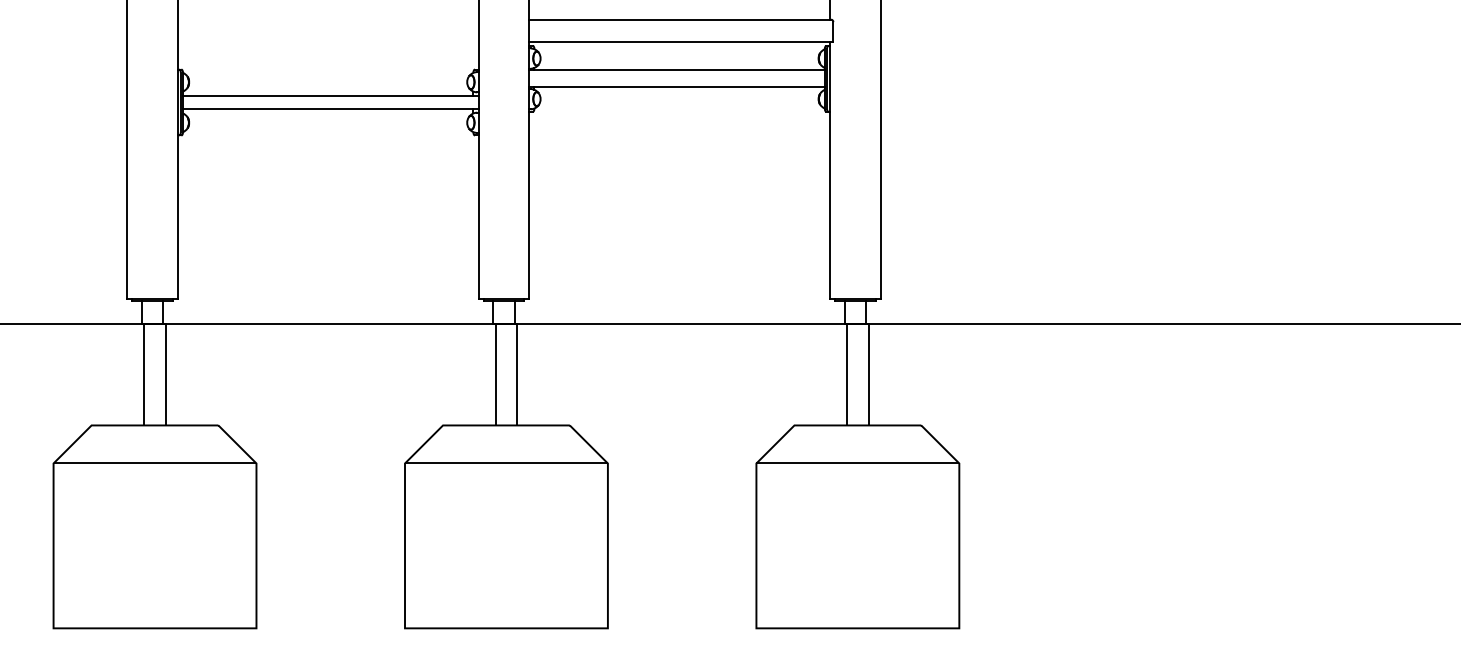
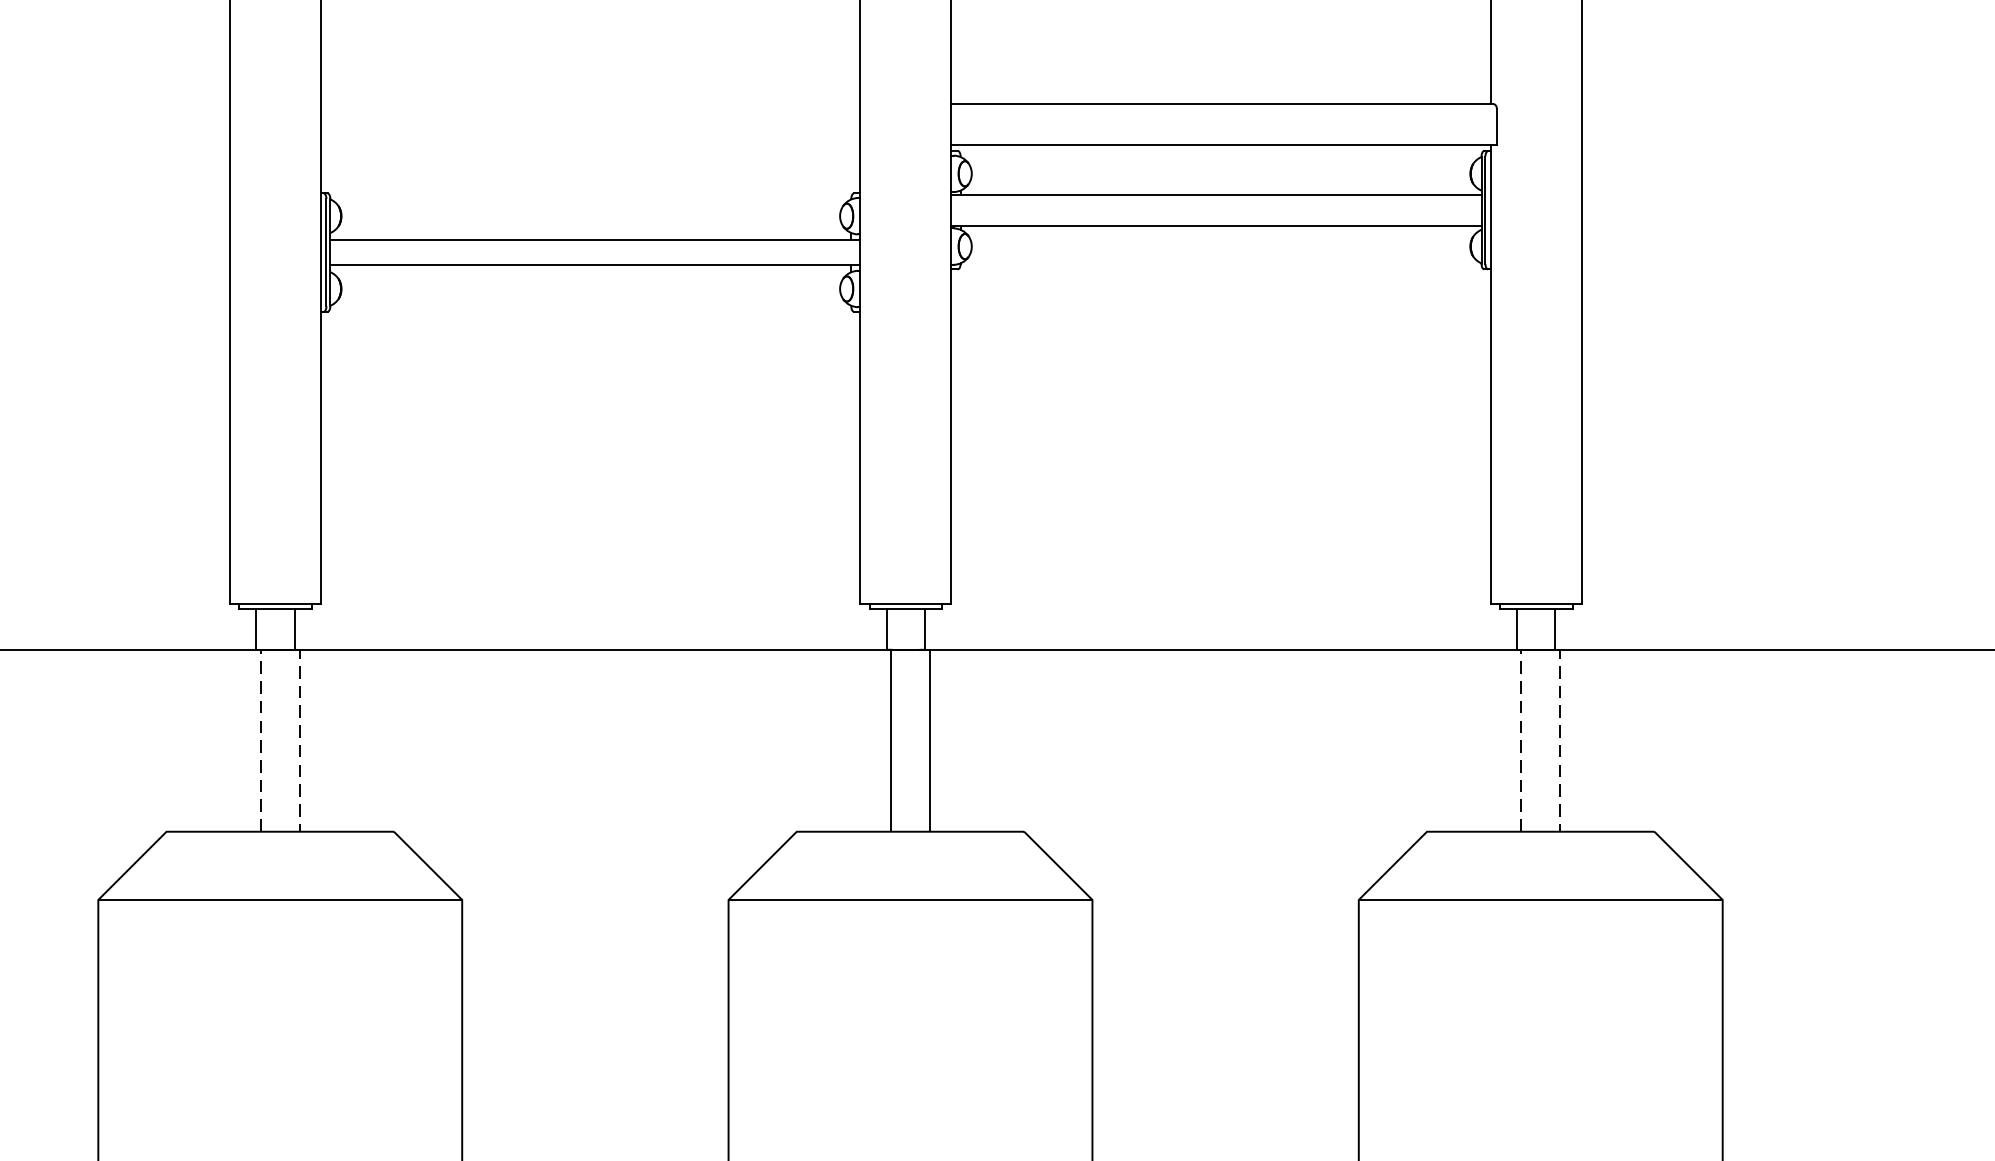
line: (155, 324) -> (281, 650), solid -> dashed
line: (857, 324) -> (1540, 650), solid -> dashed

